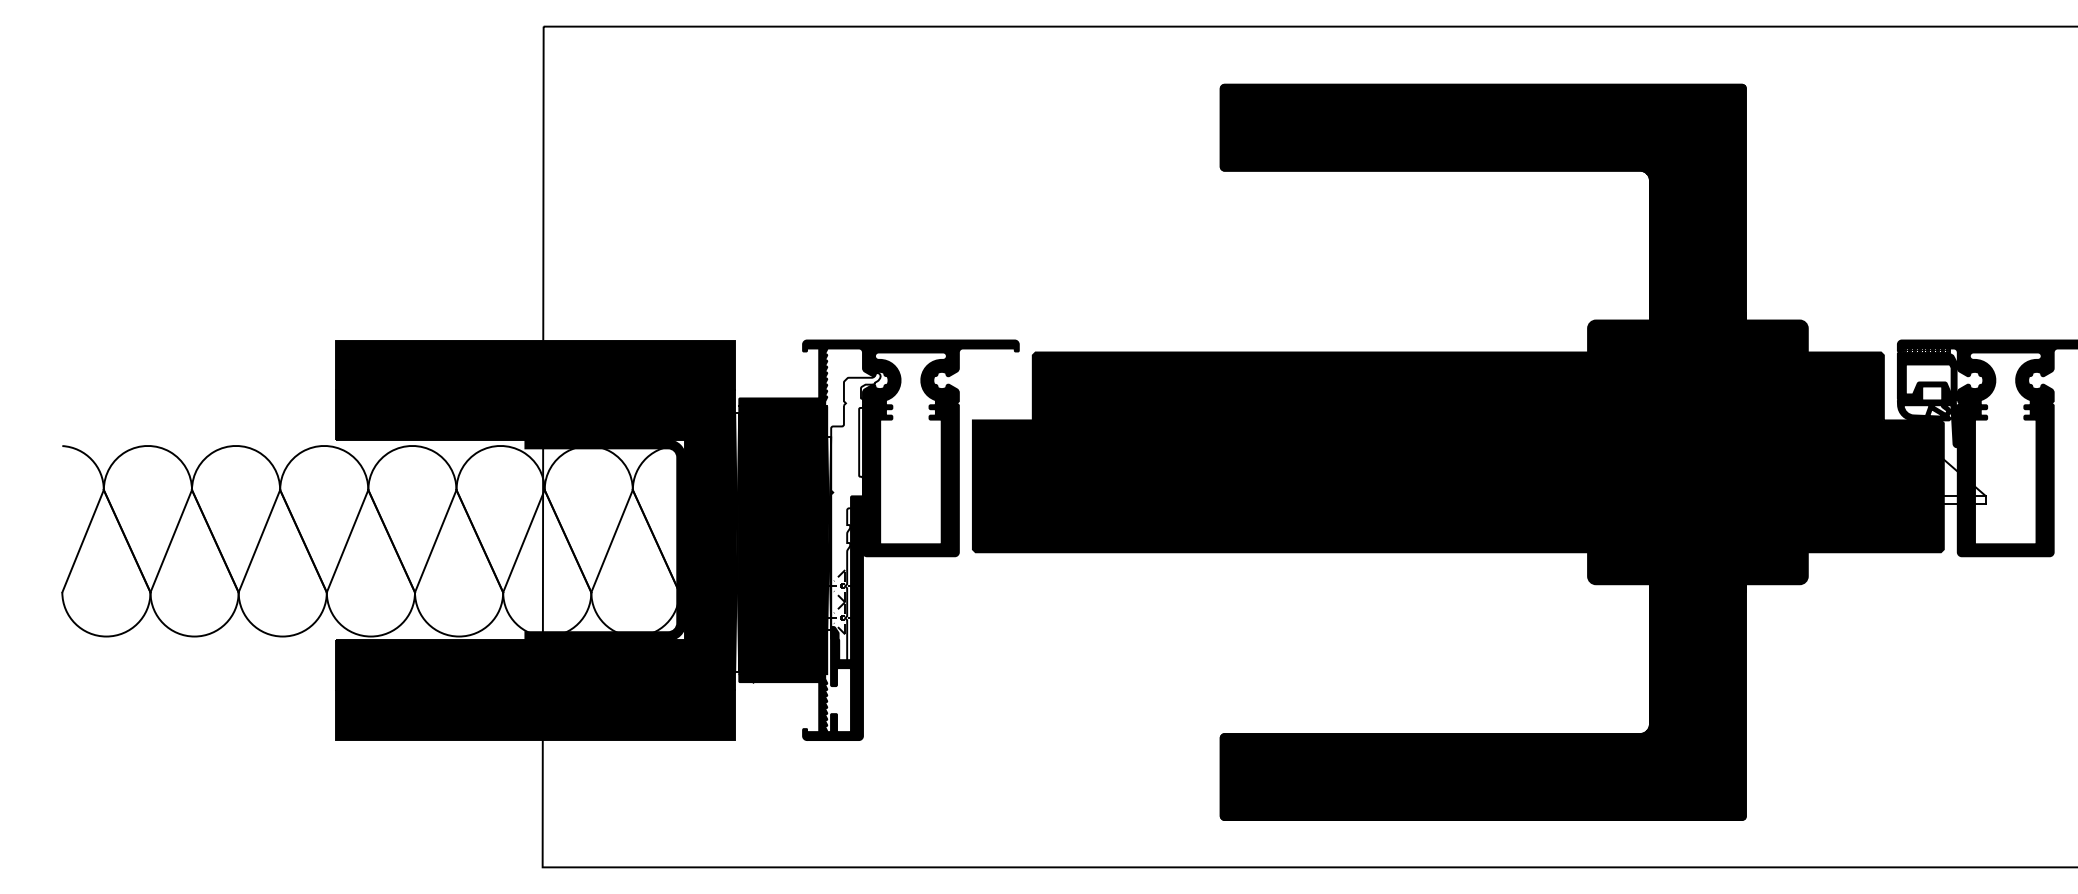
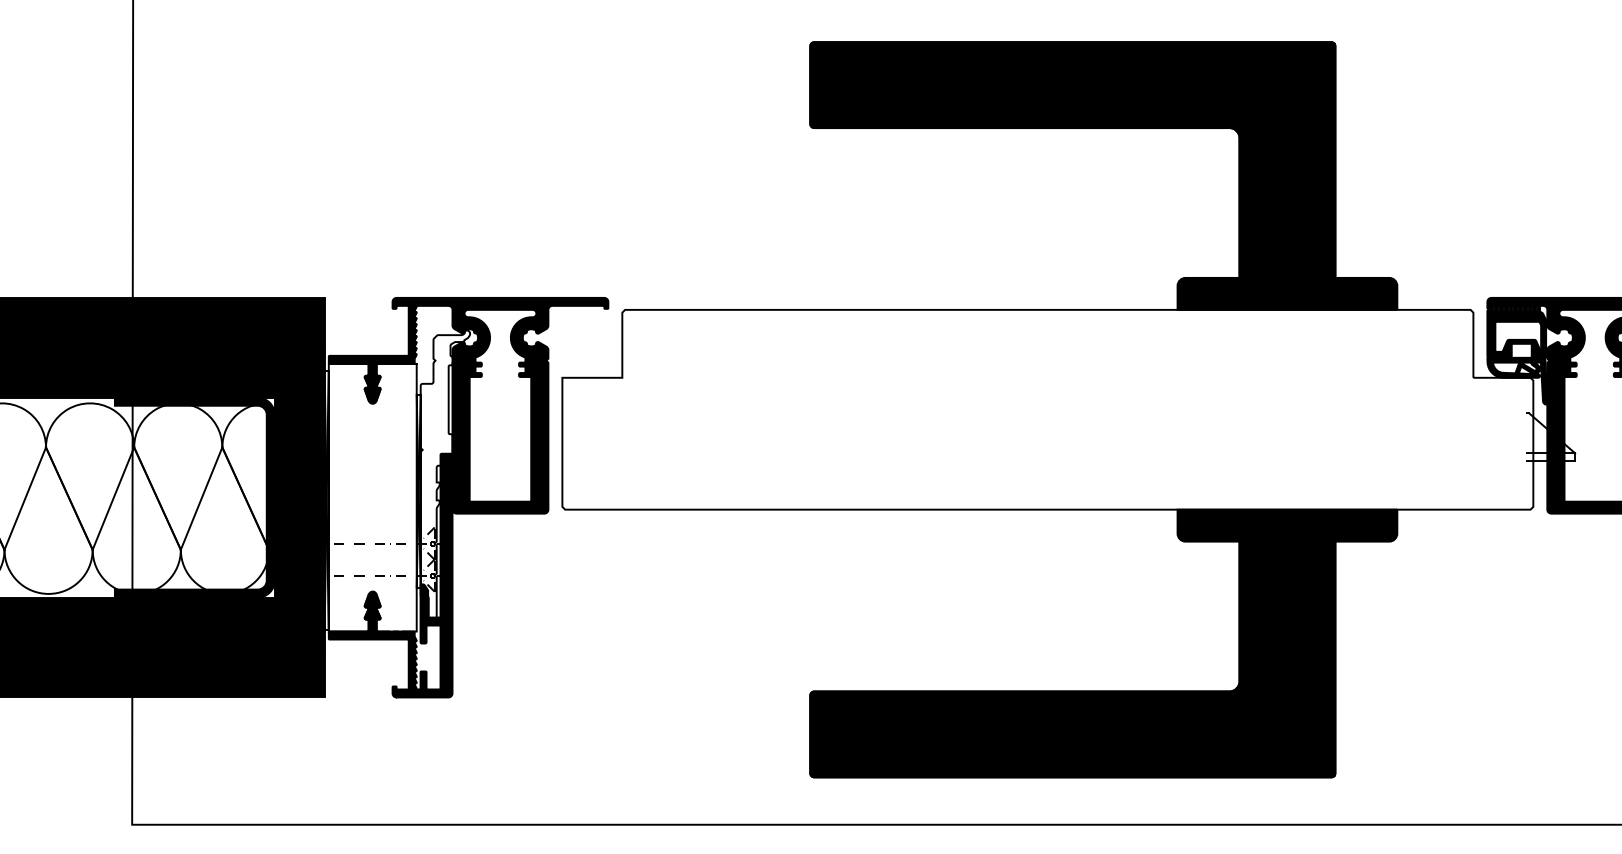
fill: (1457, 452) -> (1047, 409), removed
fill: (783, 540) -> (373, 497), removed

